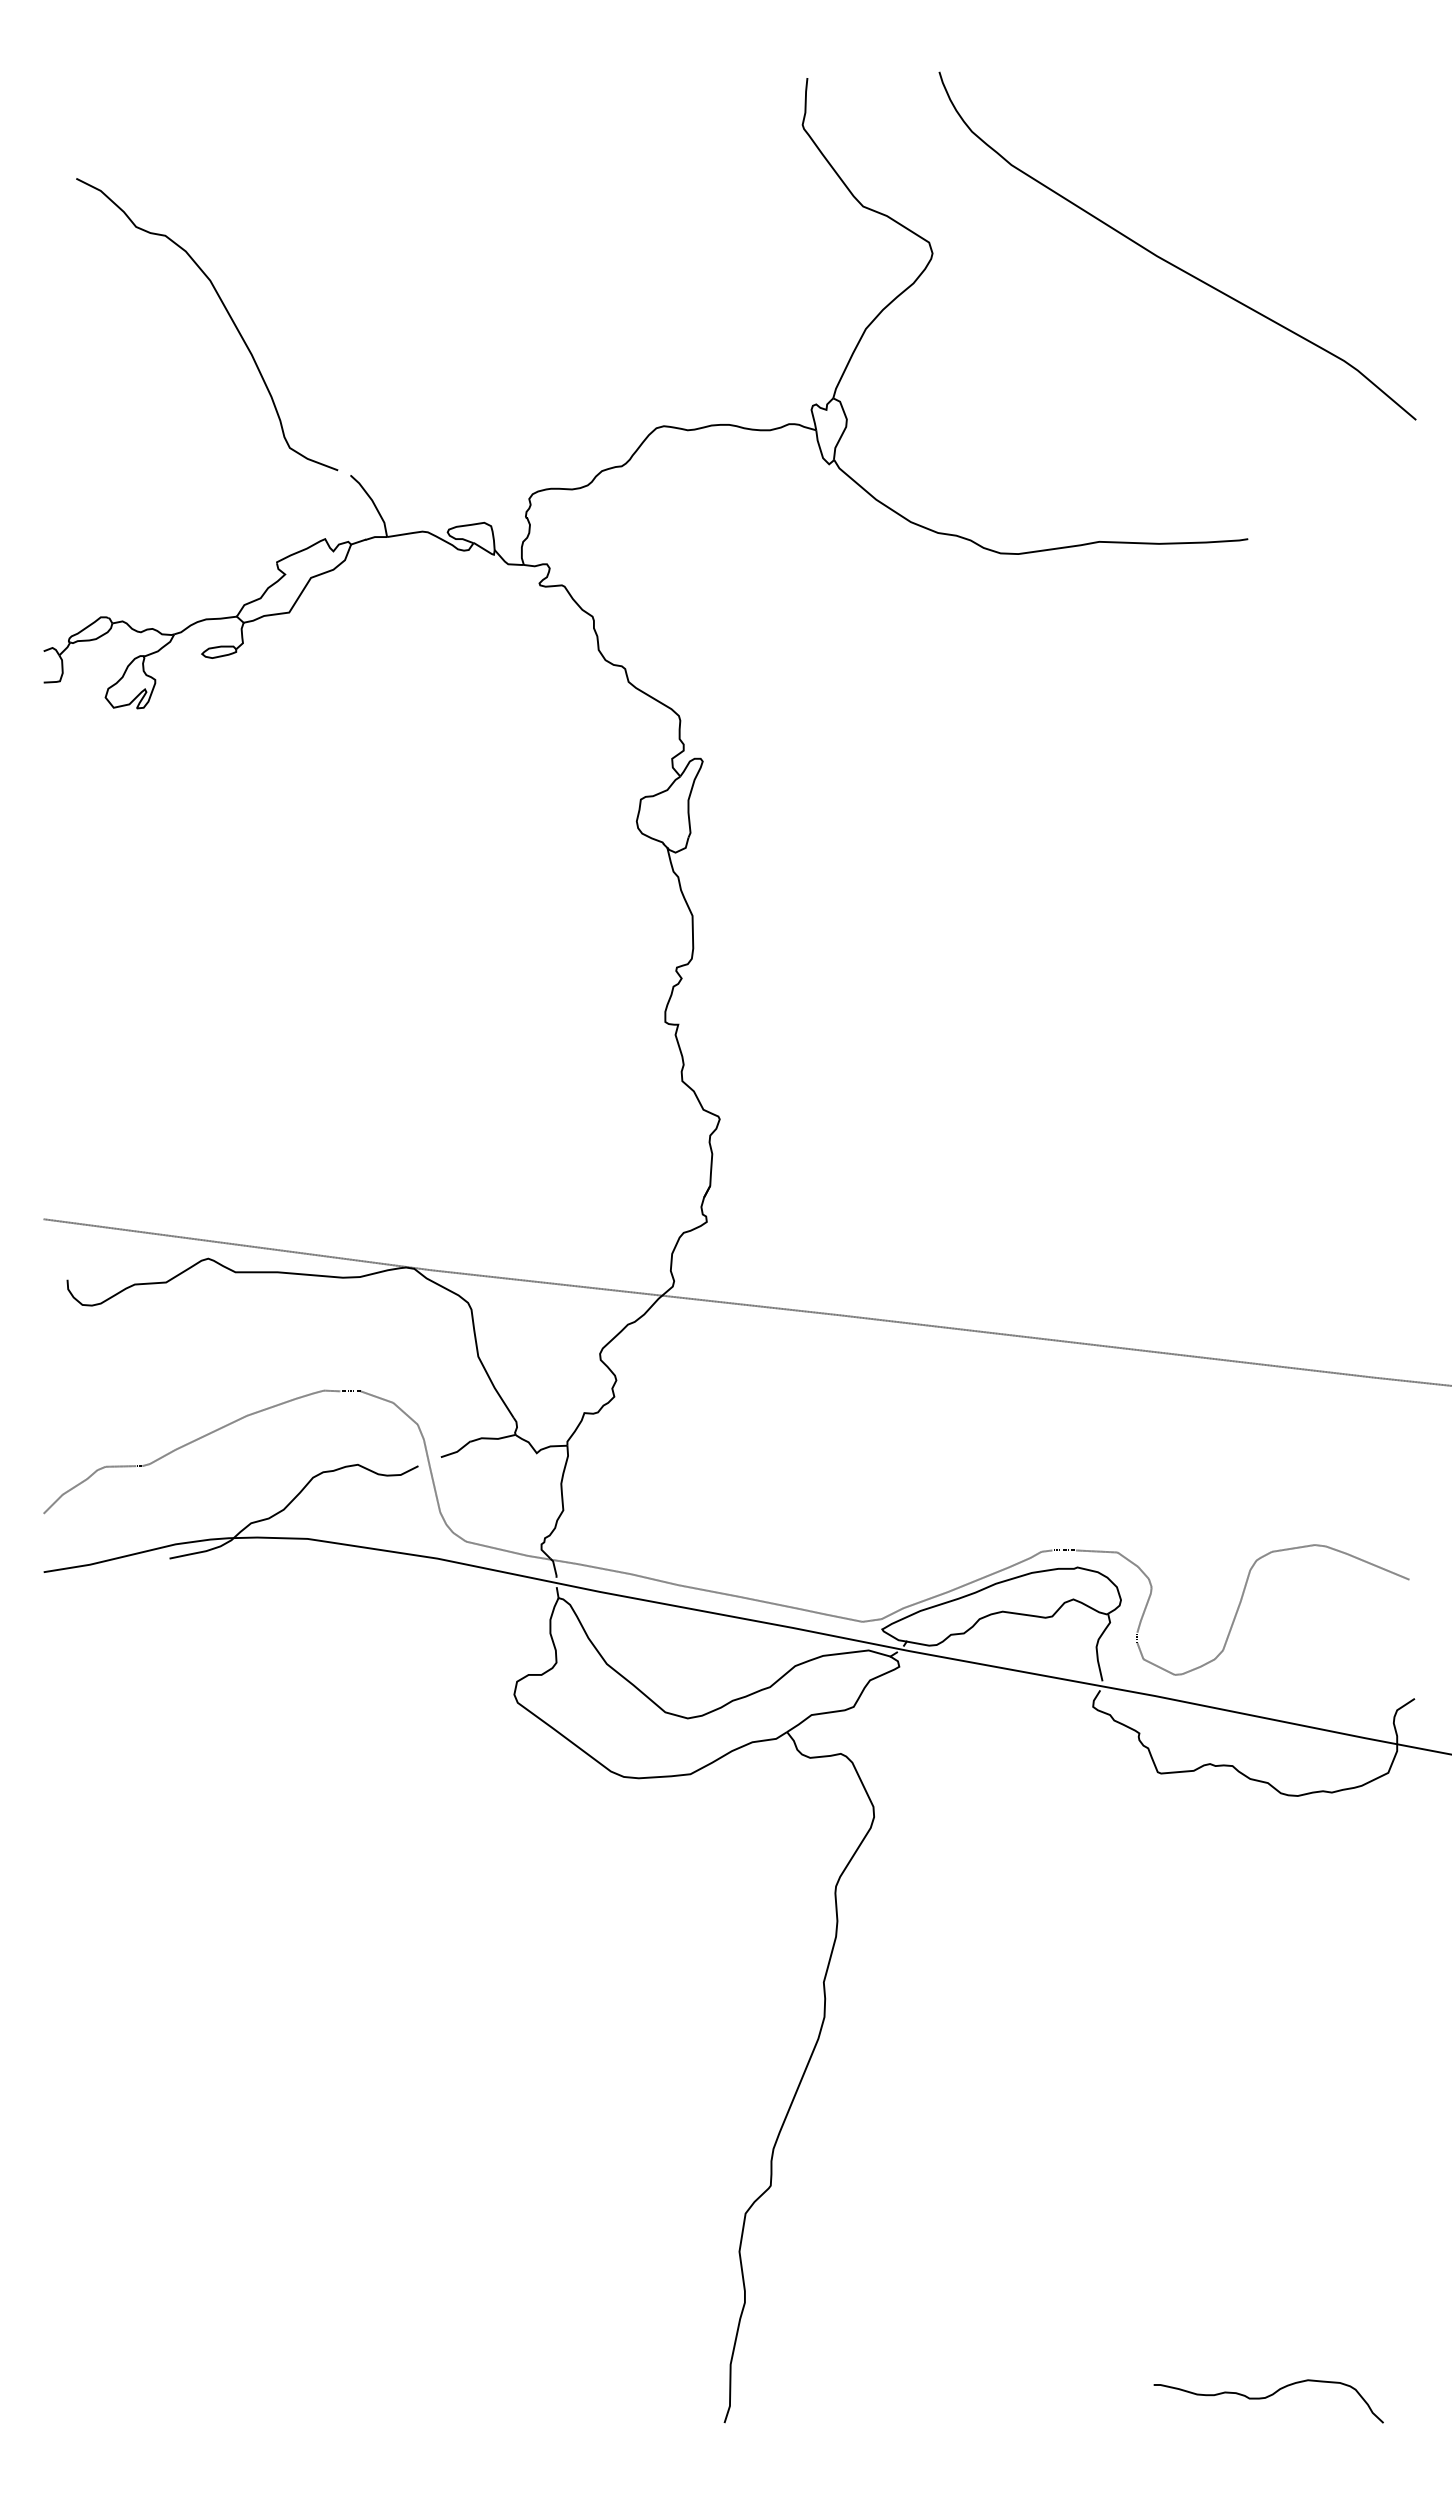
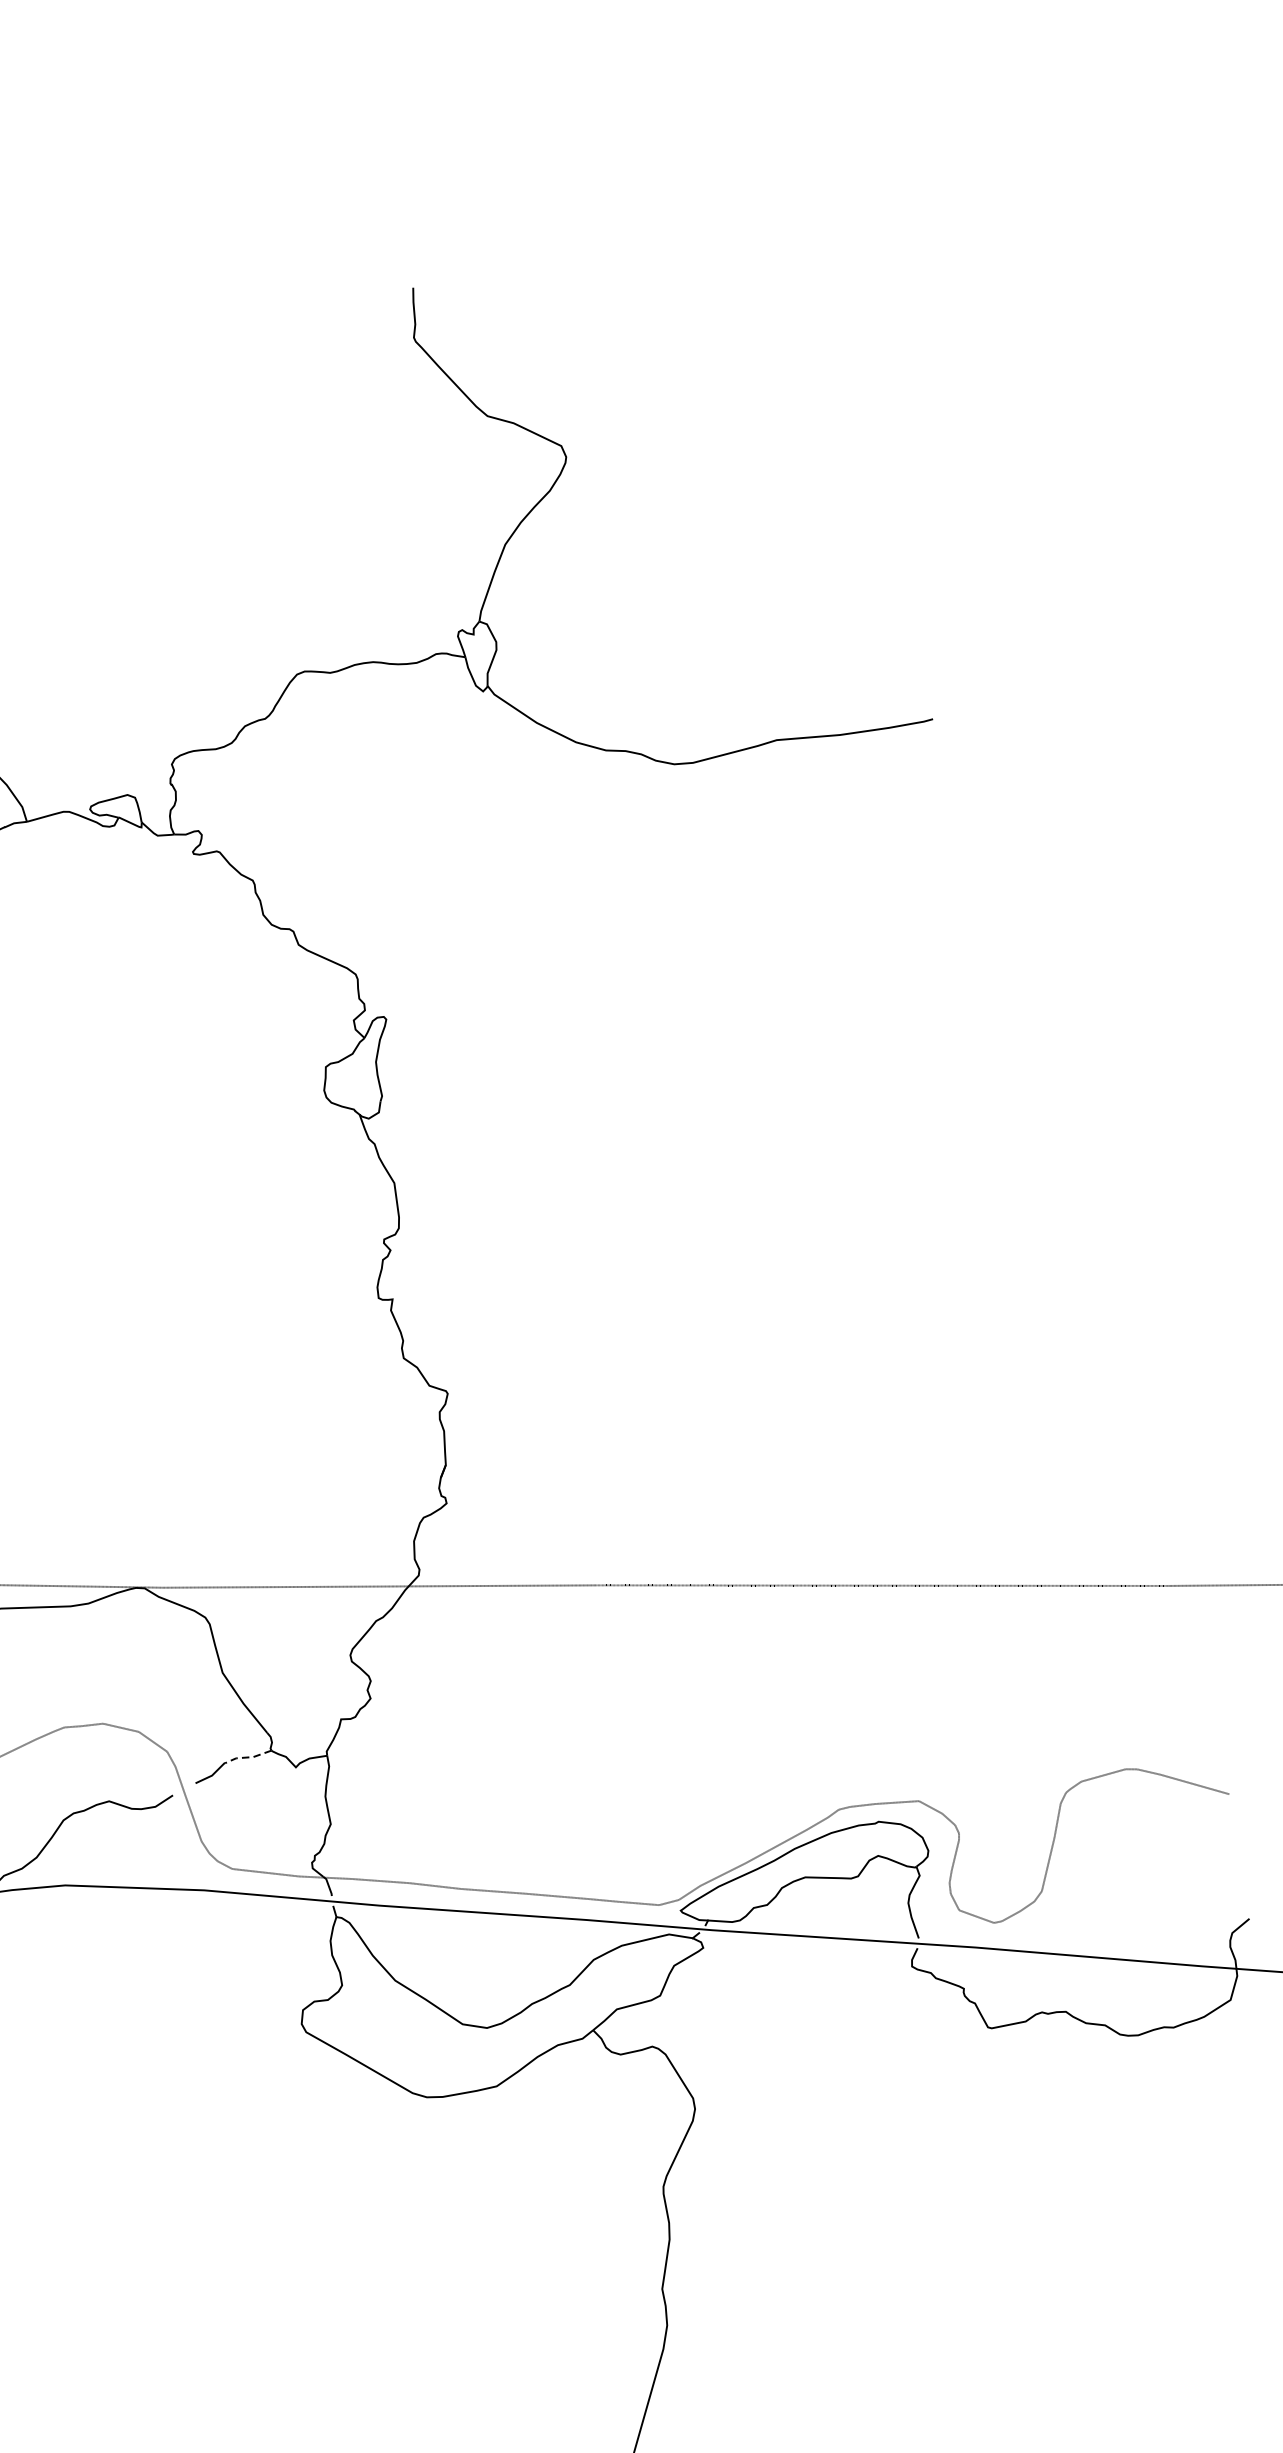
curve: (1168, 261) -> (815, 436), removed
line: (493, 1438) -> (248, 1757), solid -> dashed

